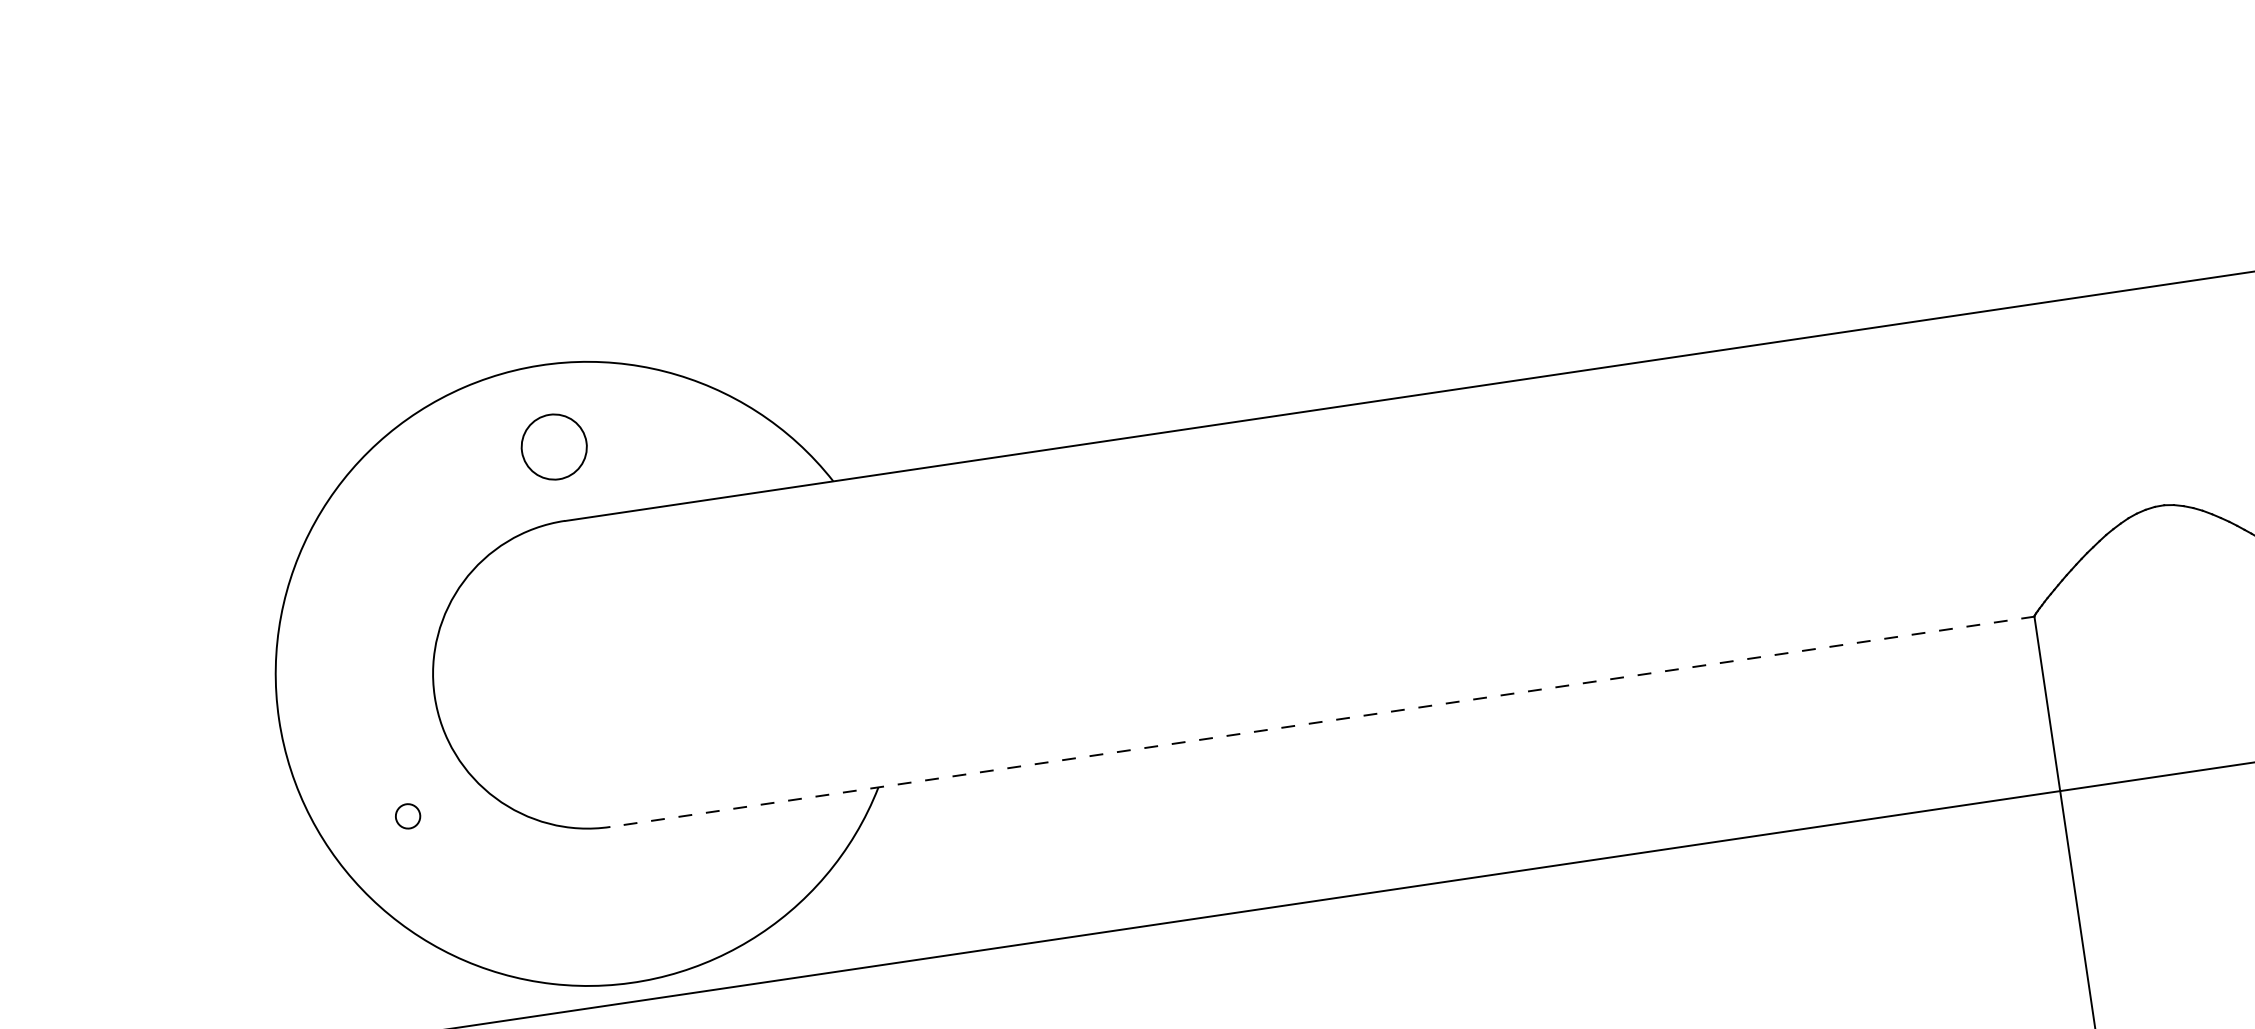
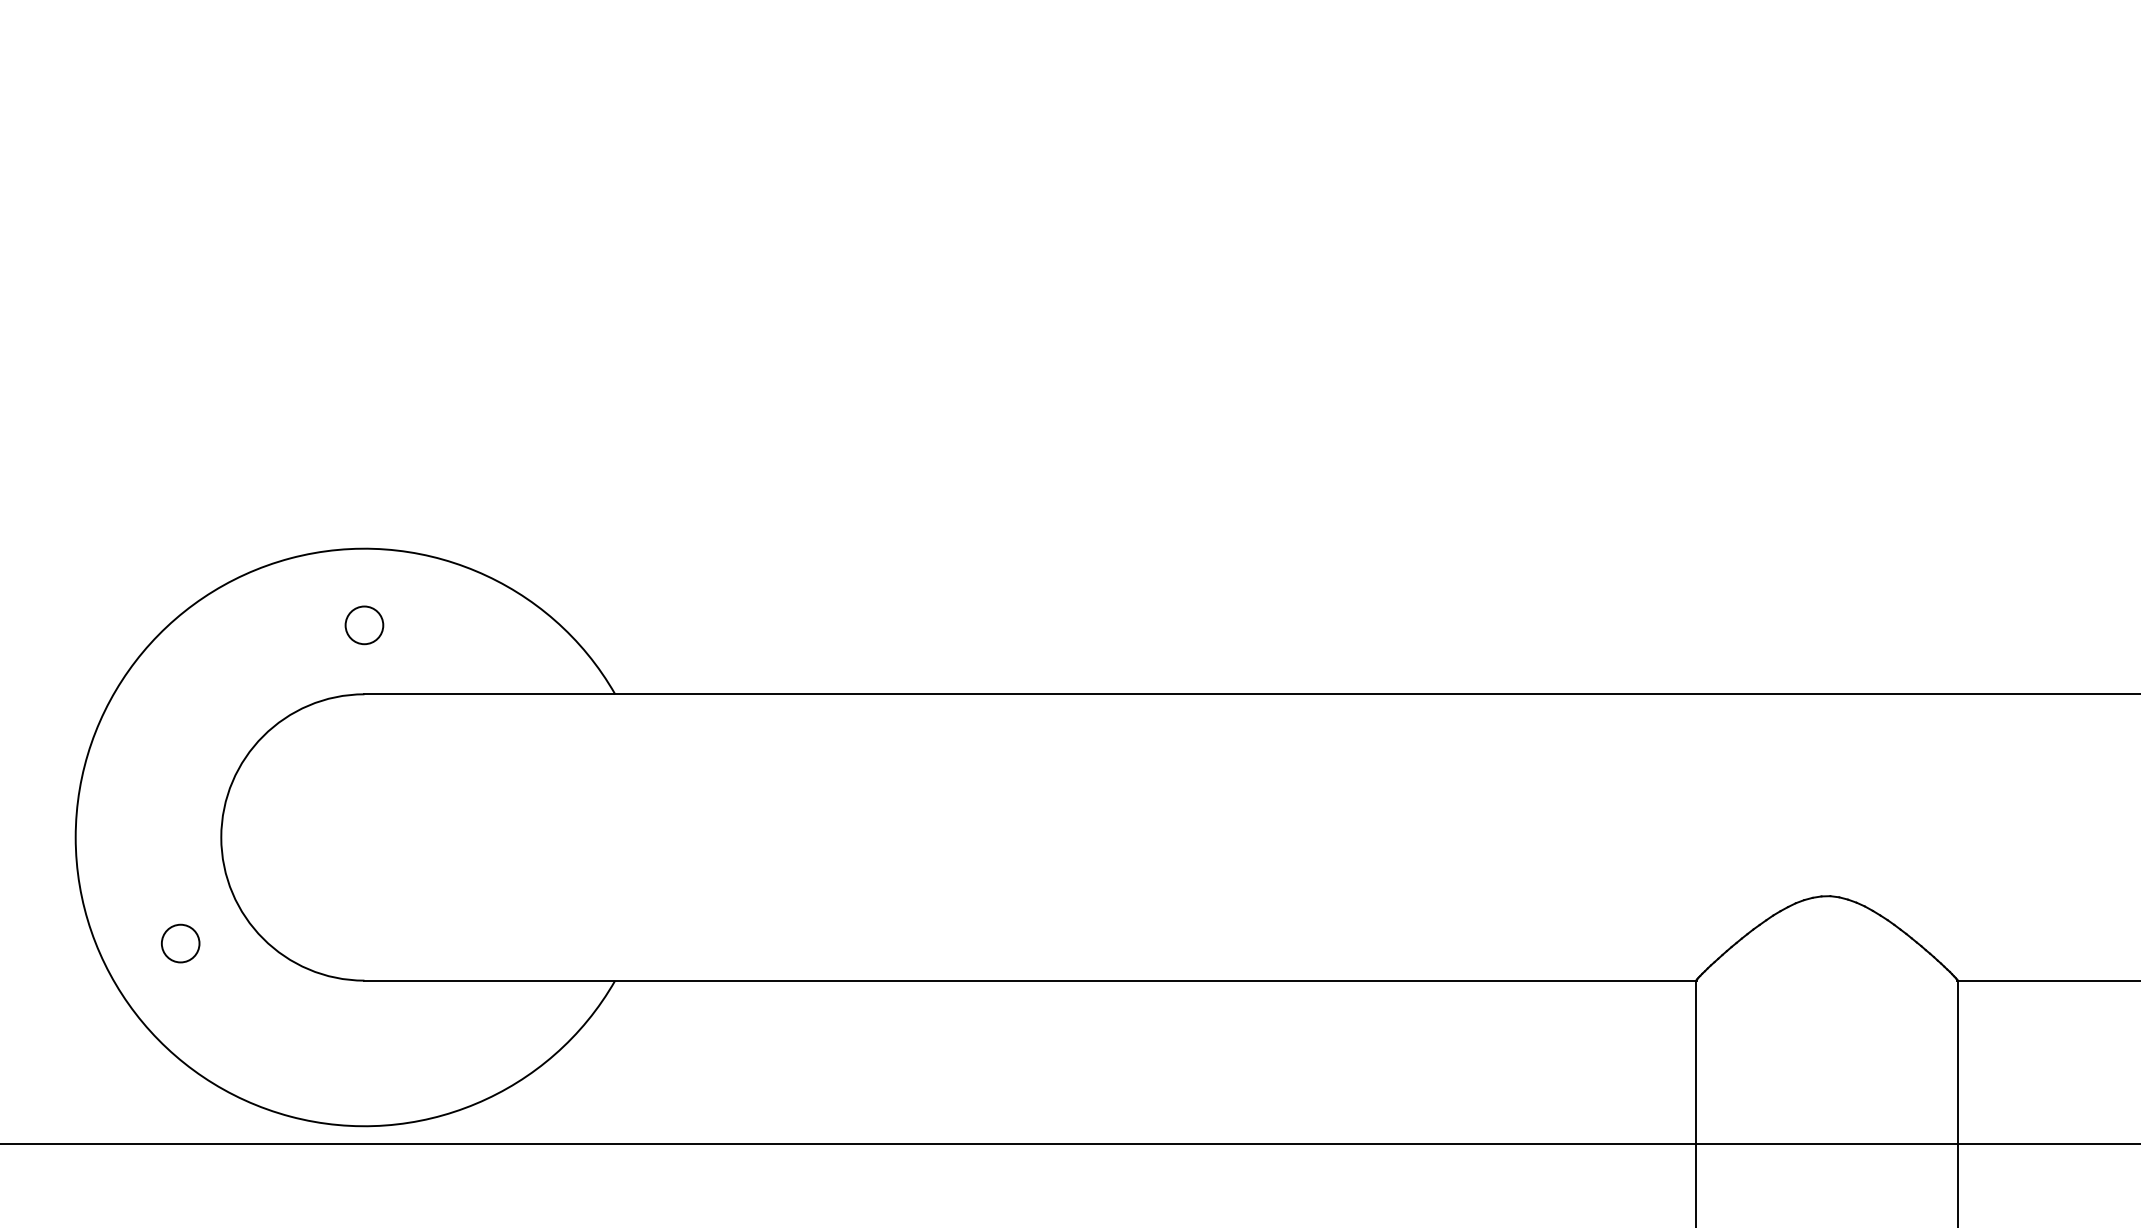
circle: (554, 447) -> (364, 625), size x0.62
line: (1322, 721) -> (1030, 980), dashed -> solid
circle: (407, 816) -> (180, 943), size x1.67

